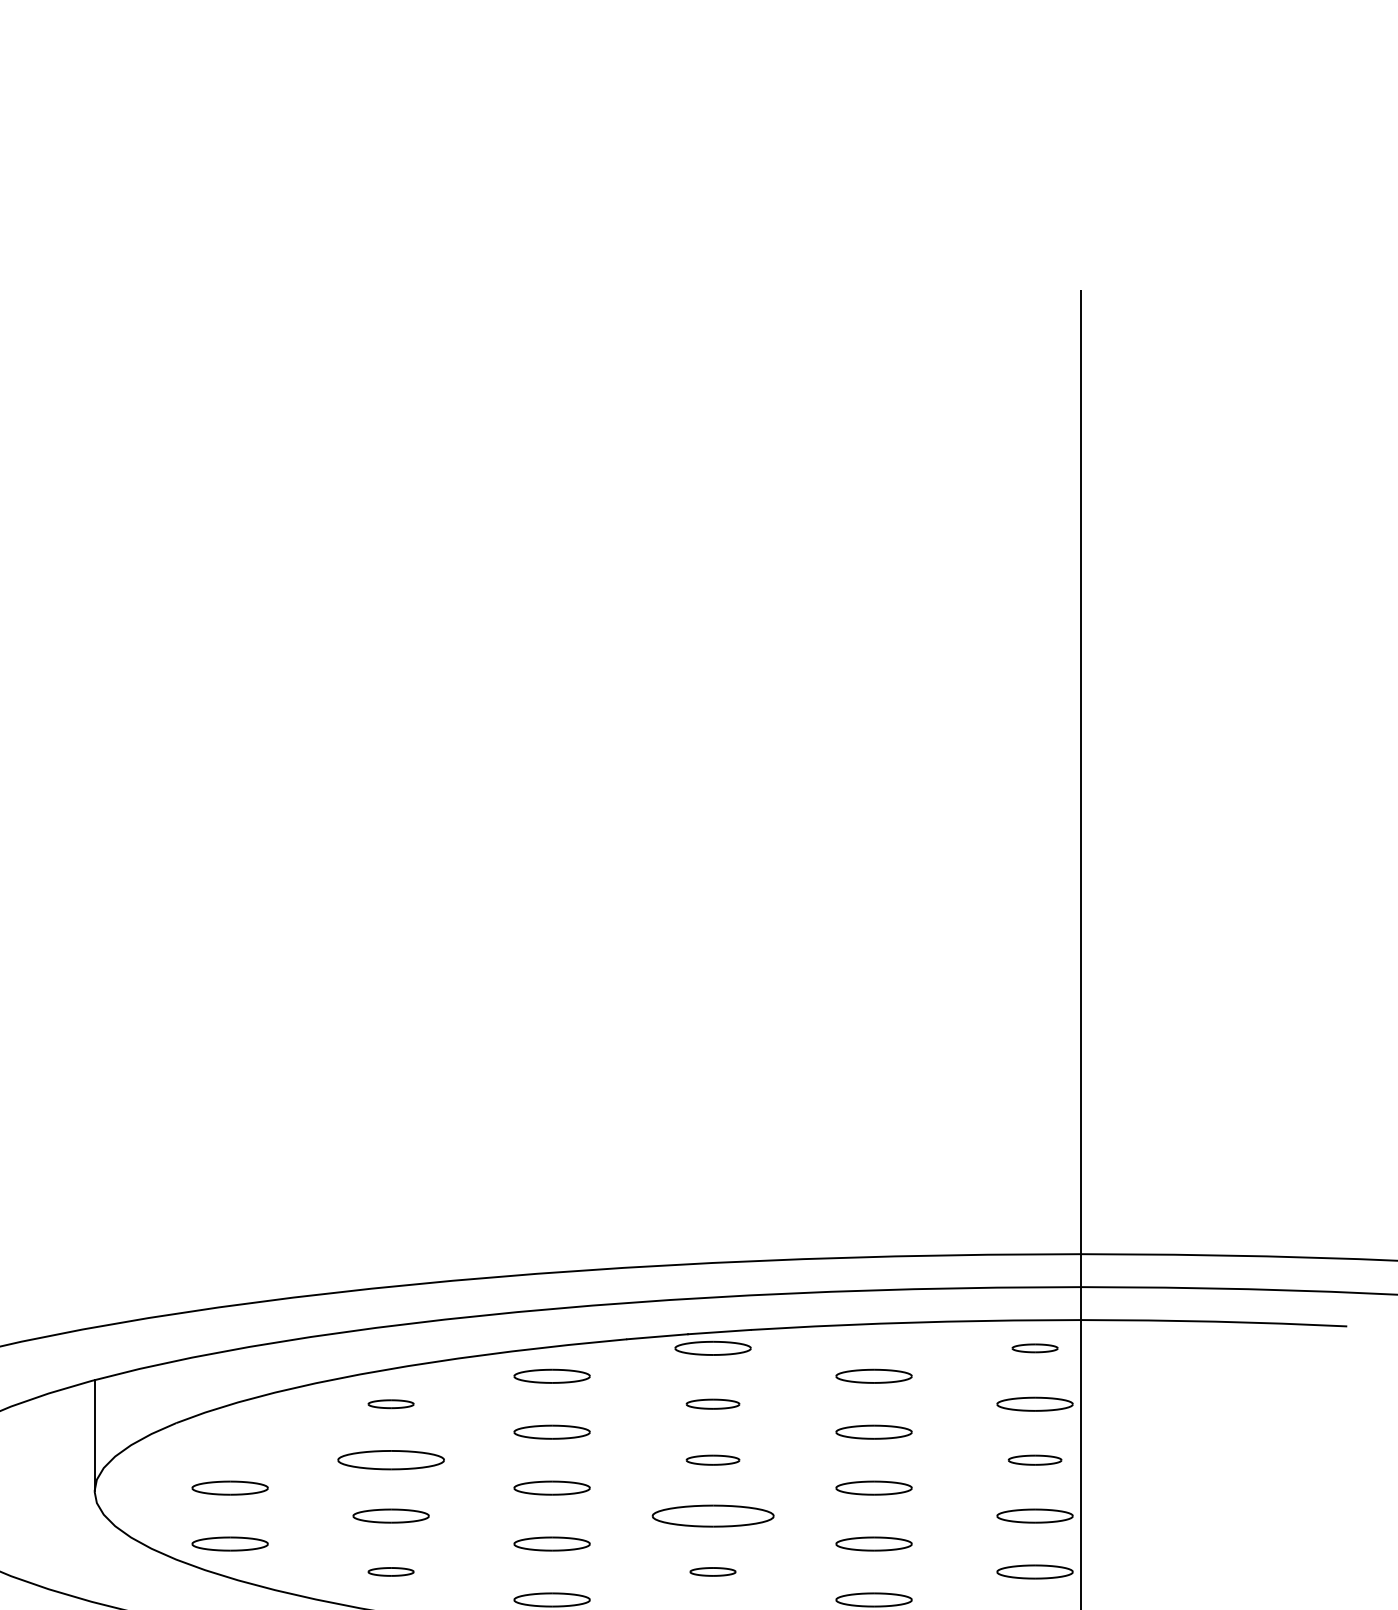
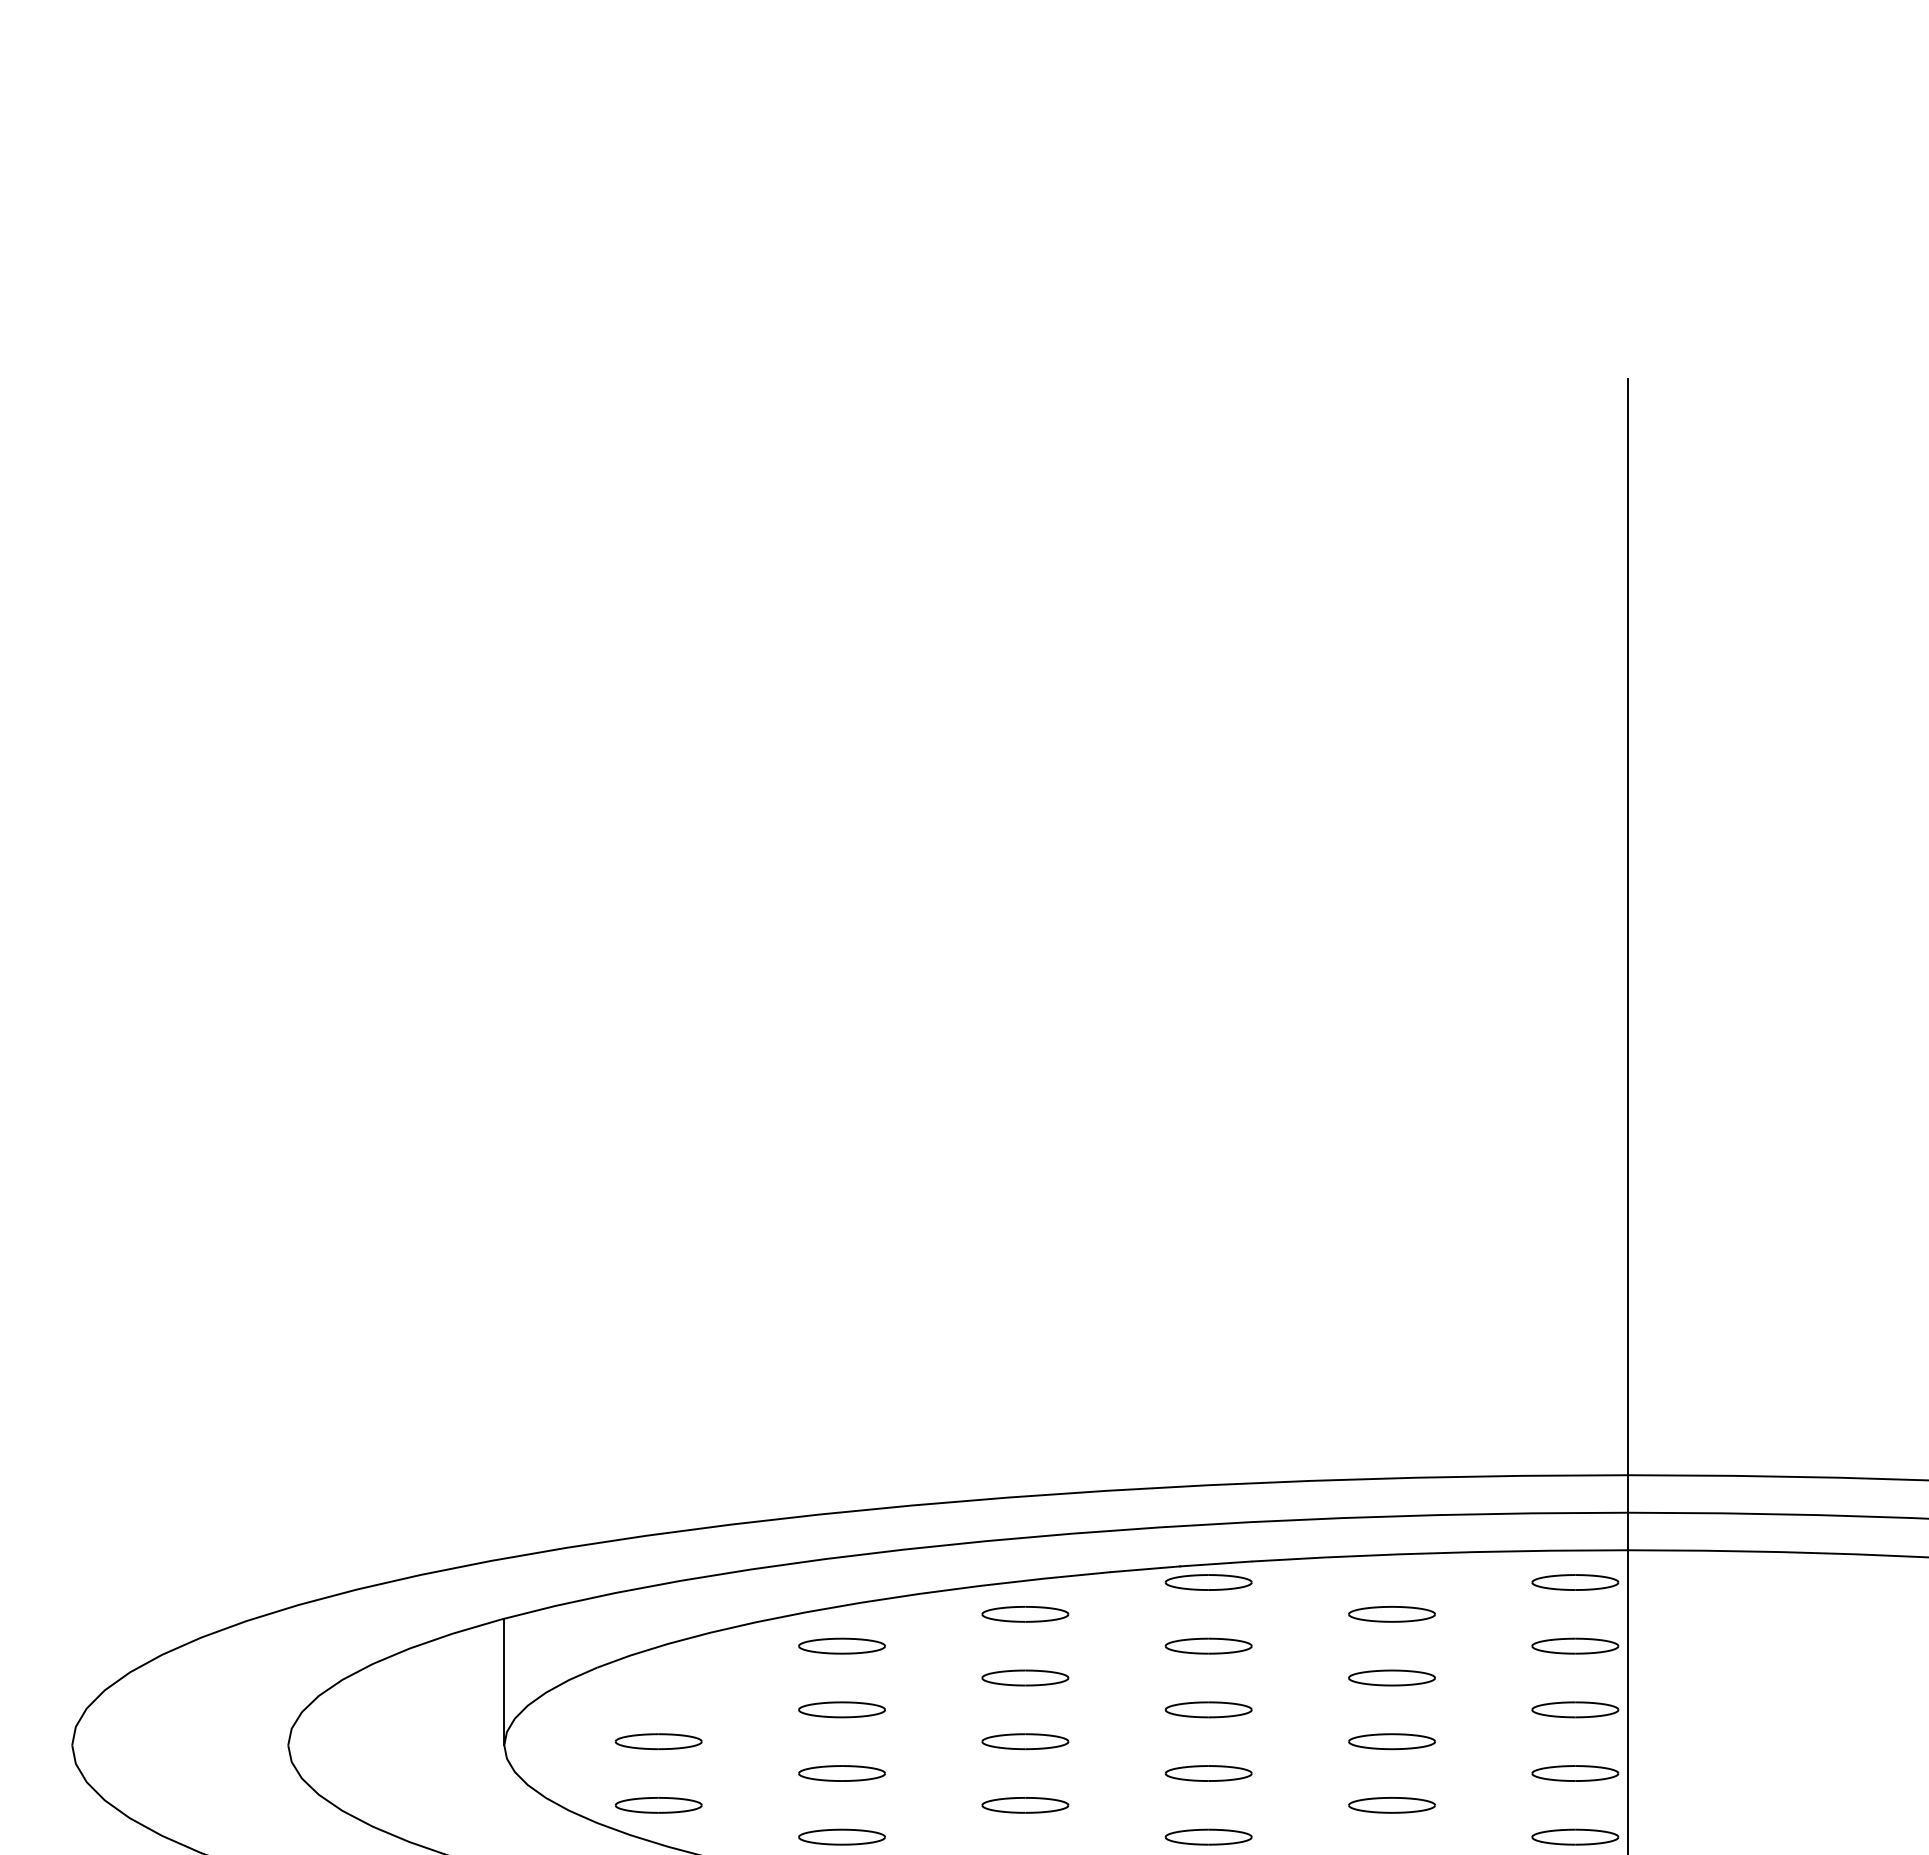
part: (1035, 1348) -> (1575, 1582), size x1.67
part: (390, 1403) -> (841, 1645), size x1.67
part: (712, 1403) -> (1208, 1645), size x1.43
part: (390, 1459) -> (841, 1709), size x0.71
part: (712, 1459) -> (1208, 1709), size x1.43
part: (1035, 1459) -> (1575, 1709), size x1.43
part: (712, 1516) -> (1208, 1773), size x0.62
part: (390, 1571) -> (841, 1836), size x1.67
part: (712, 1571) -> (1208, 1836), size x1.67

